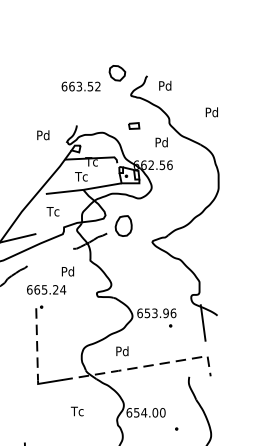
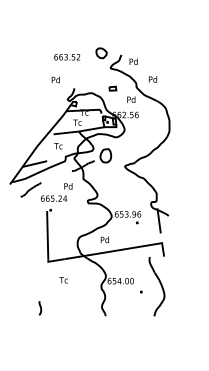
text: (81, 86) -> (67, 57), moved
text: (212, 112) -> (153, 79), moved
text: (42, 134) -> (55, 79), moved
line: (36, 344) -> (47, 235), dashed -> solid
line: (144, 367) -> (119, 250), dashed -> solid
text: (77, 411) -> (63, 280), moved

